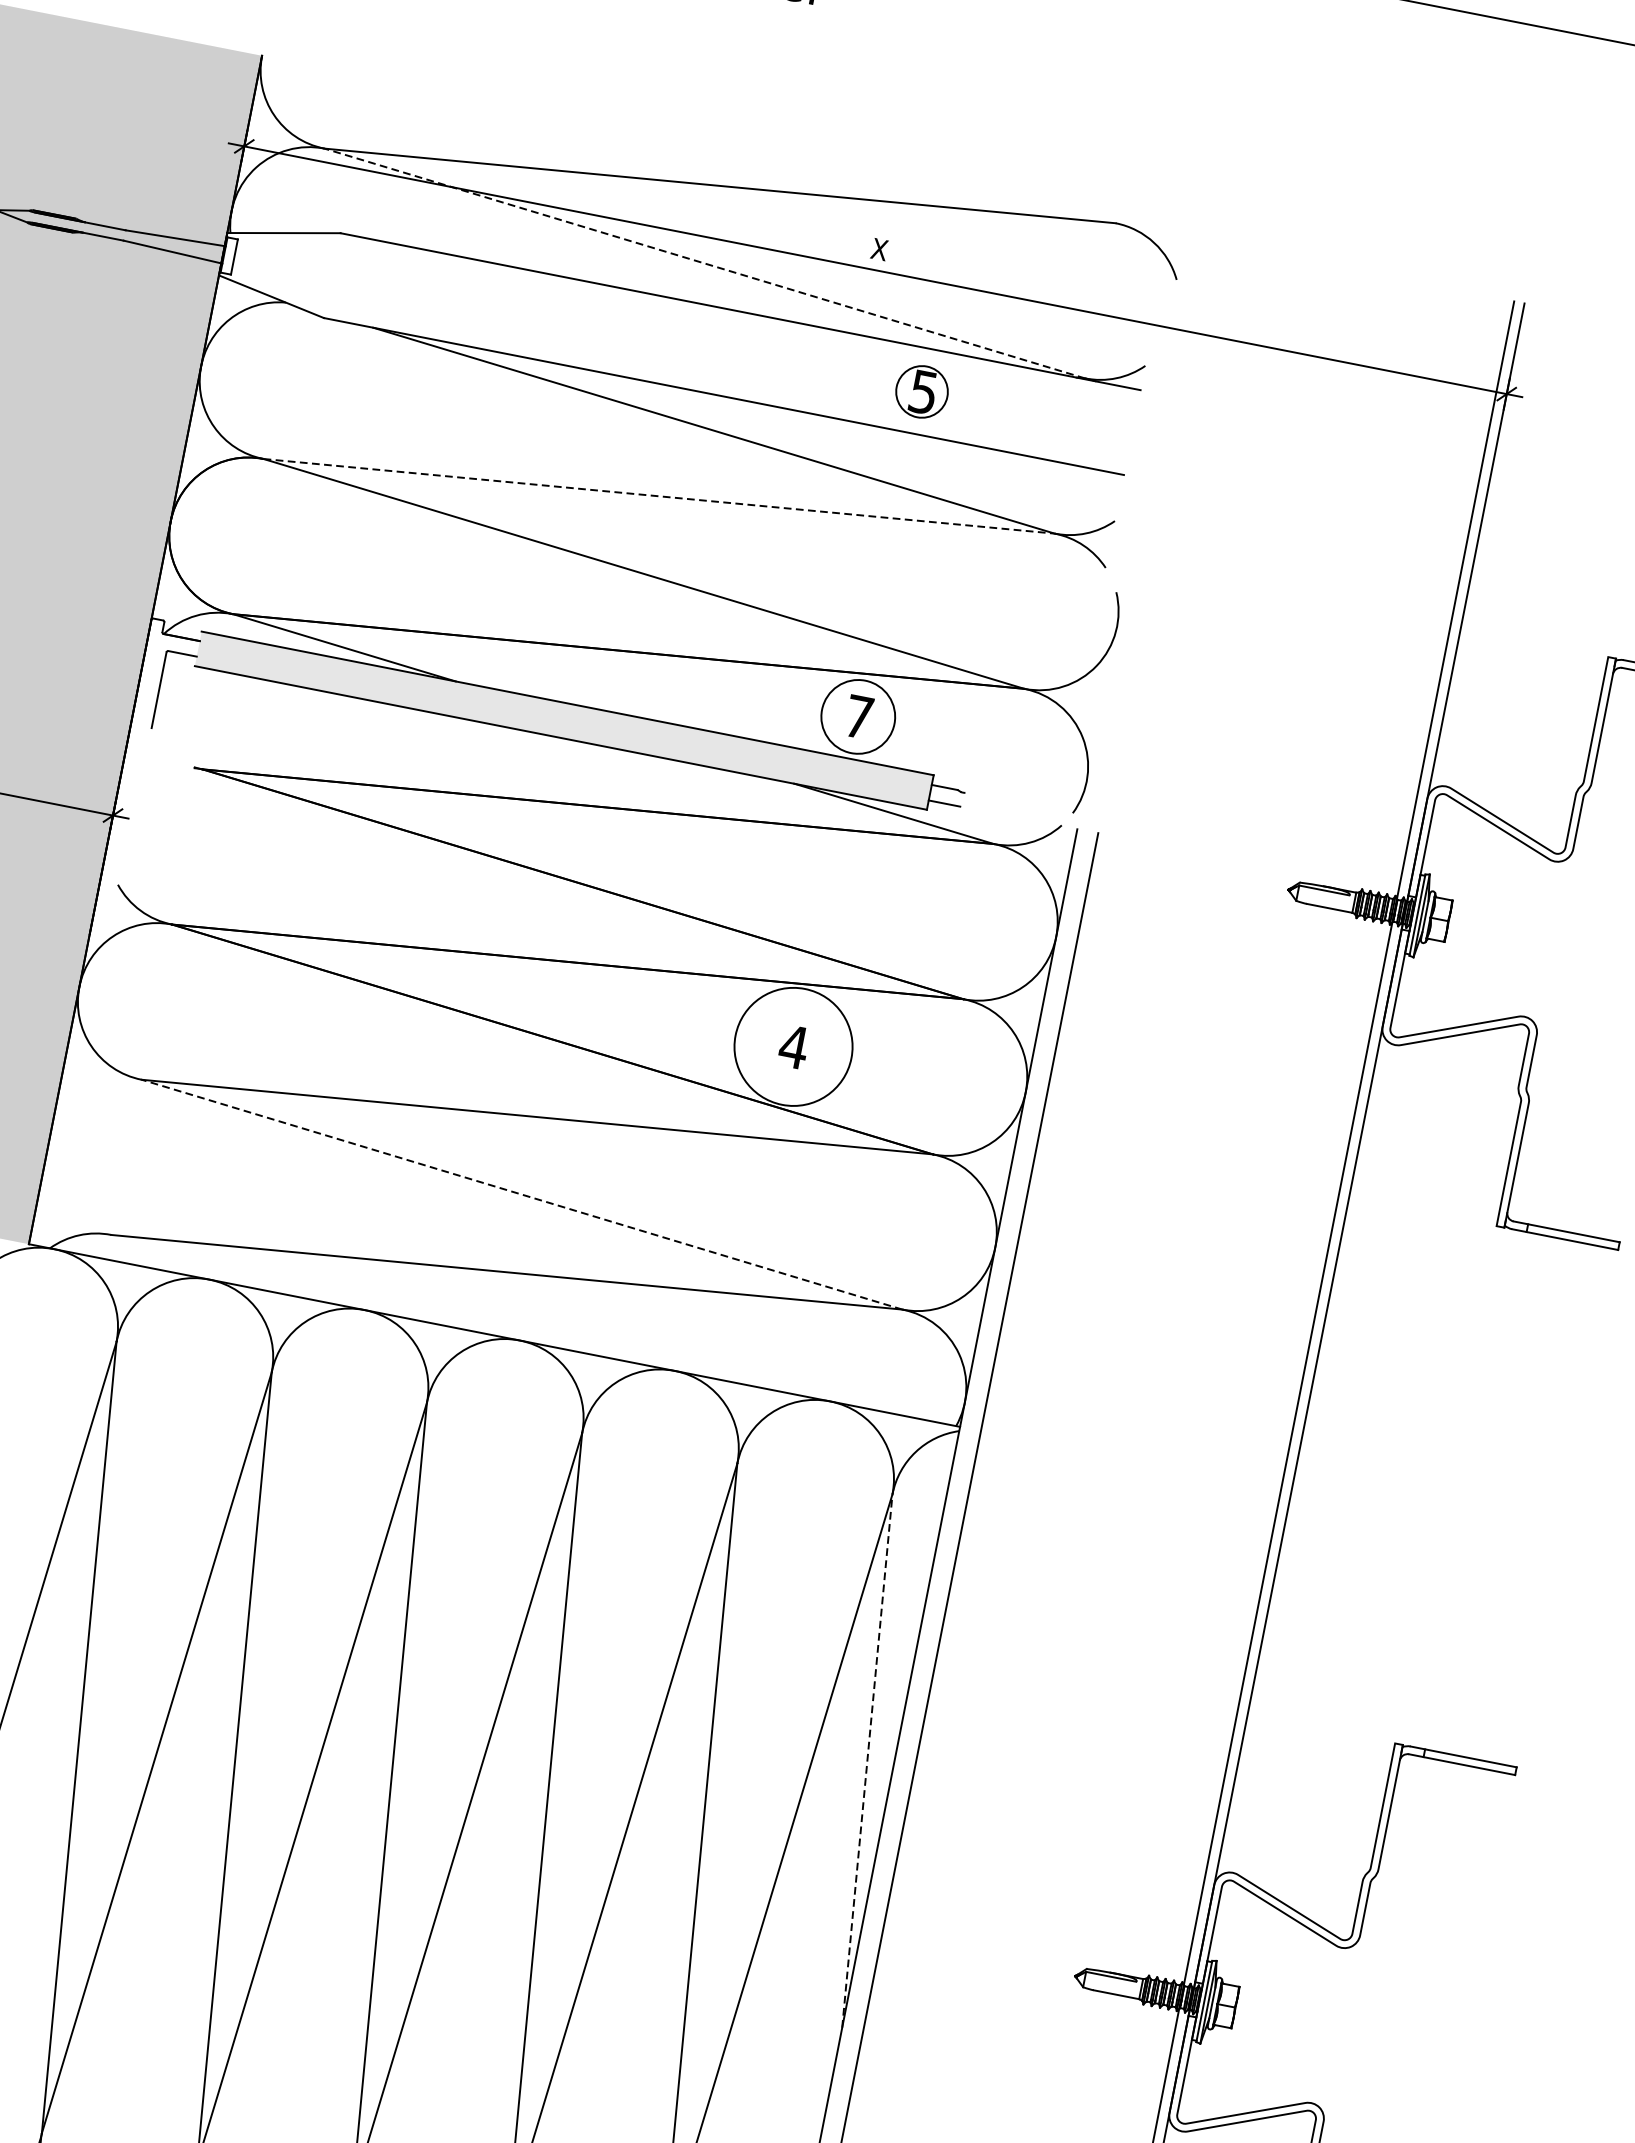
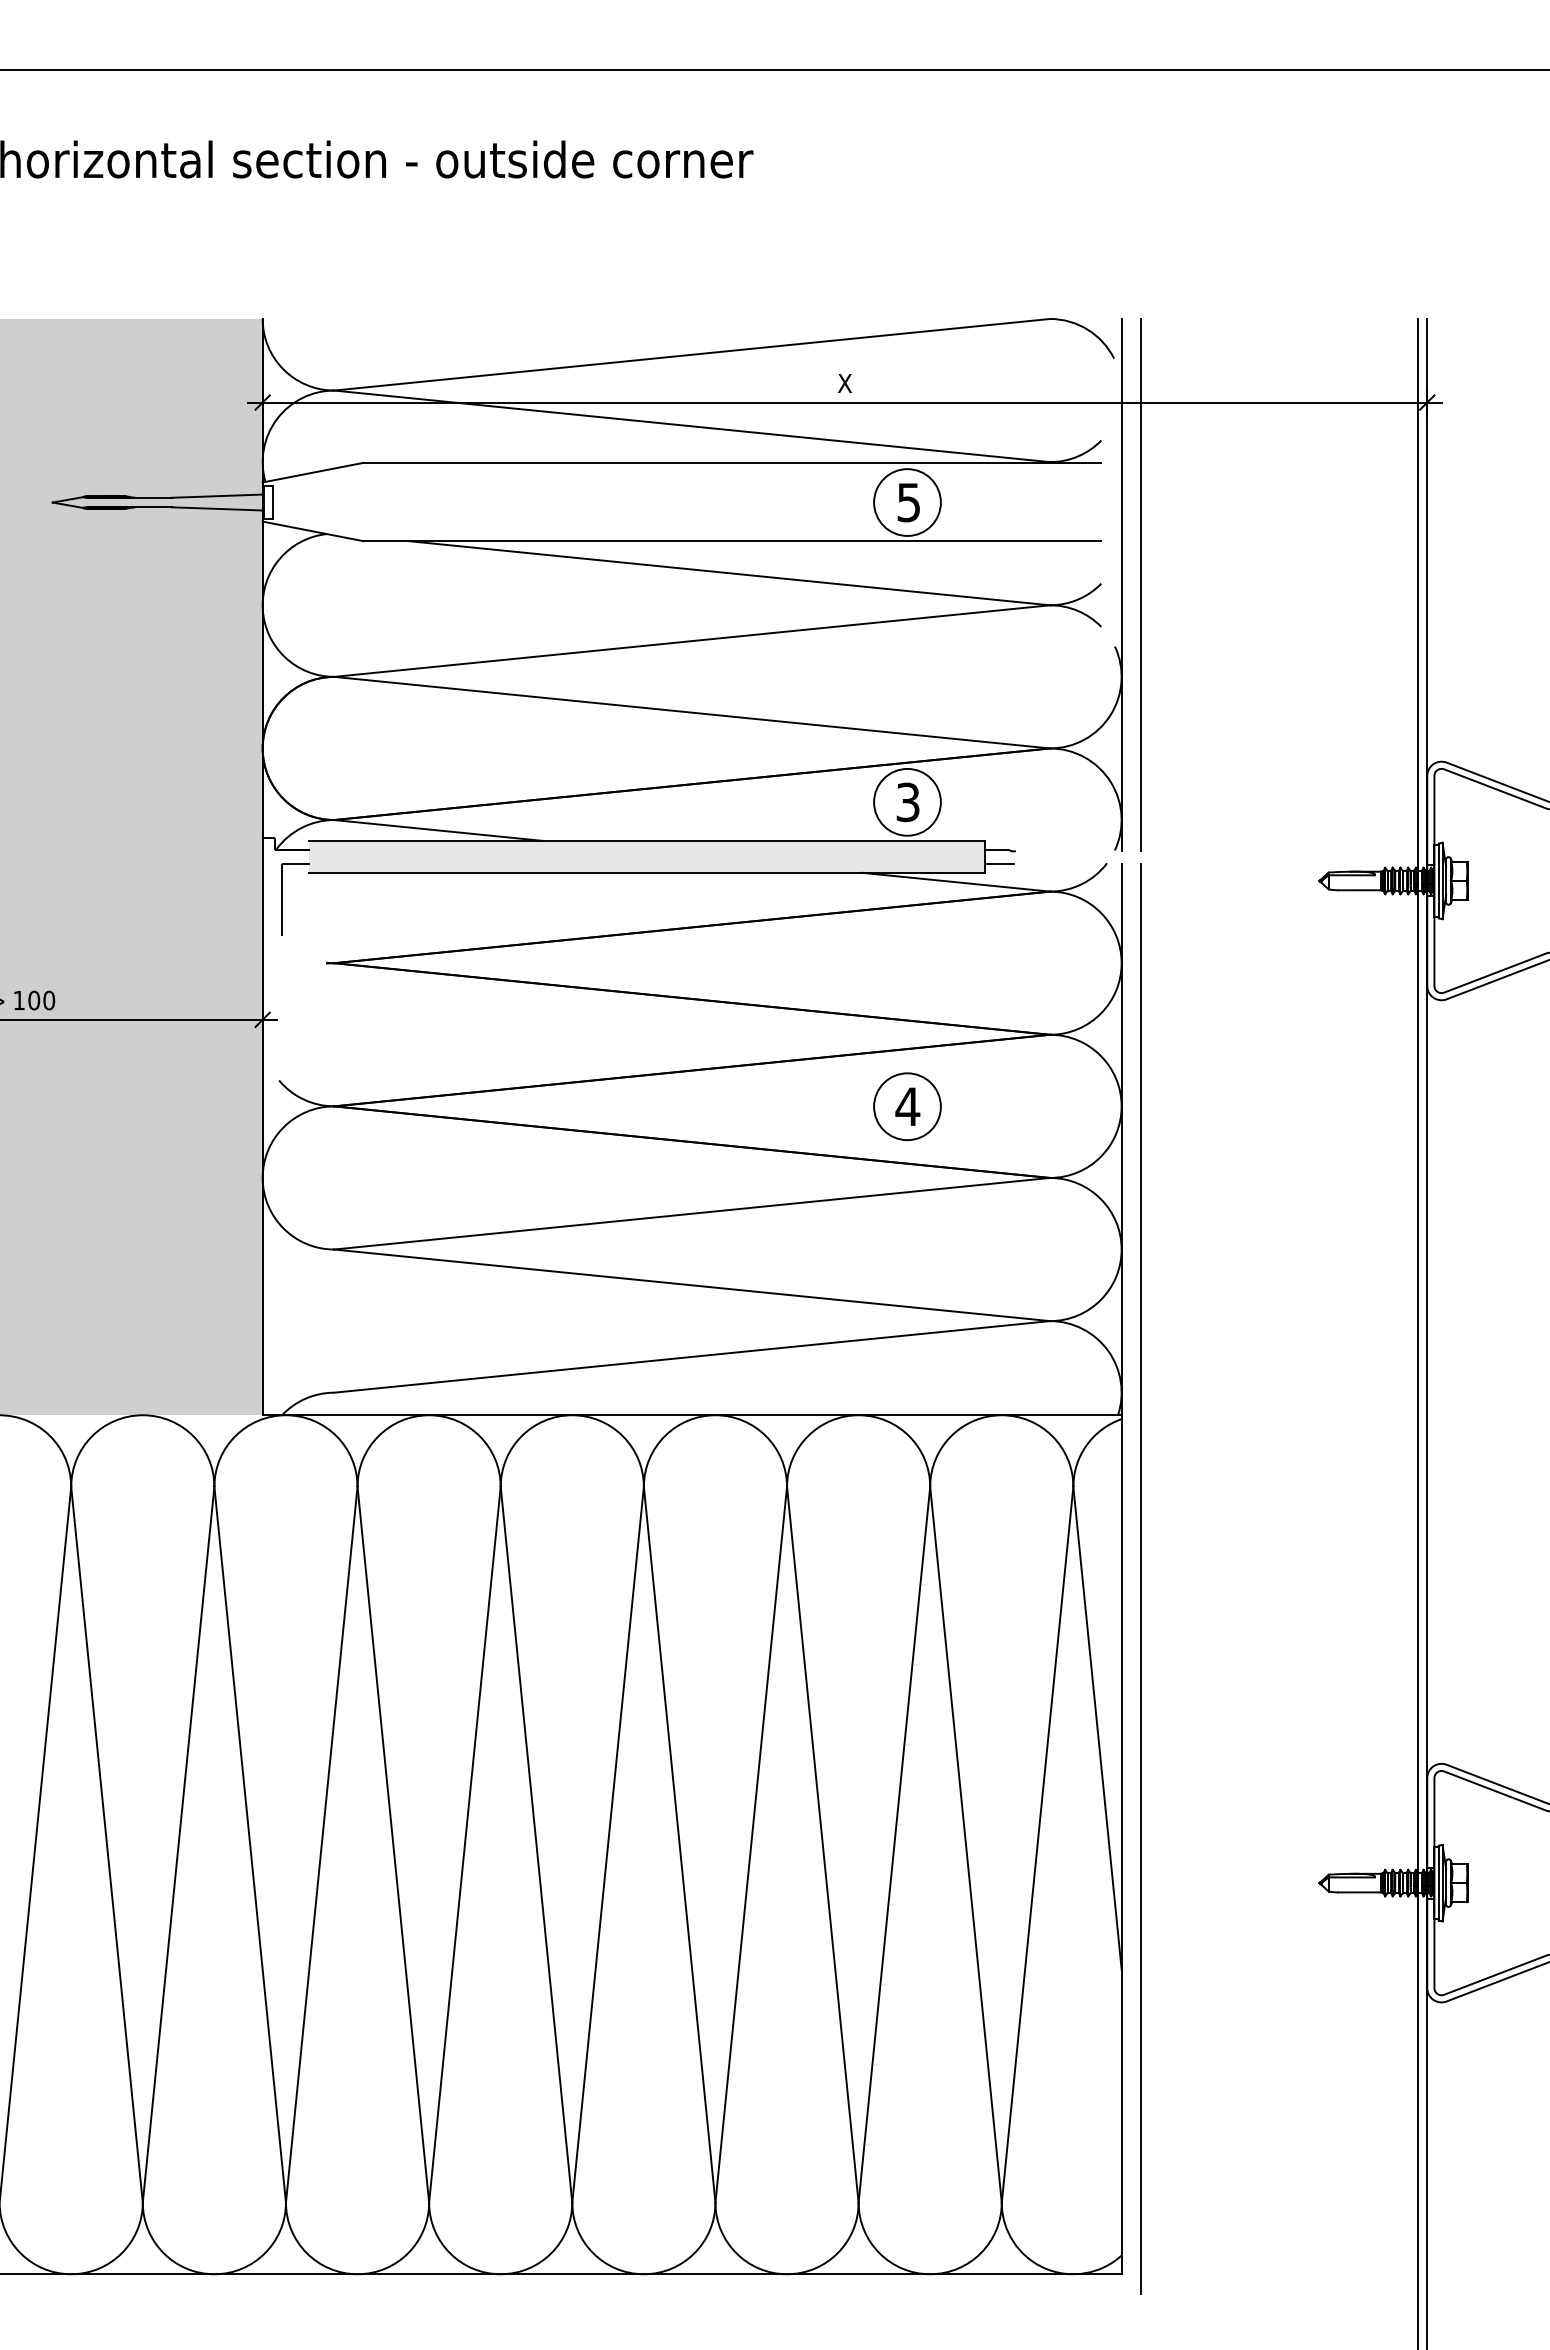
line: (705, 263) -> (692, 426), dashed -> solid
circle: (922, 391) -> (907, 502), size x1.43
line: (659, 496) -> (692, 641), dashed -> solid
line: (1136, 526) -> (1121, 584), added
line: (1157, 530) -> (1140, 584), added
text: (858, 717) -> (907, 802), 7 -> 3
circle: (793, 1046) -> (907, 1106), size x0.62
line: (522, 1194) -> (692, 1285), dashed -> solid
line: (867, 1761) -> (1097, 1728), dashed -> solid

